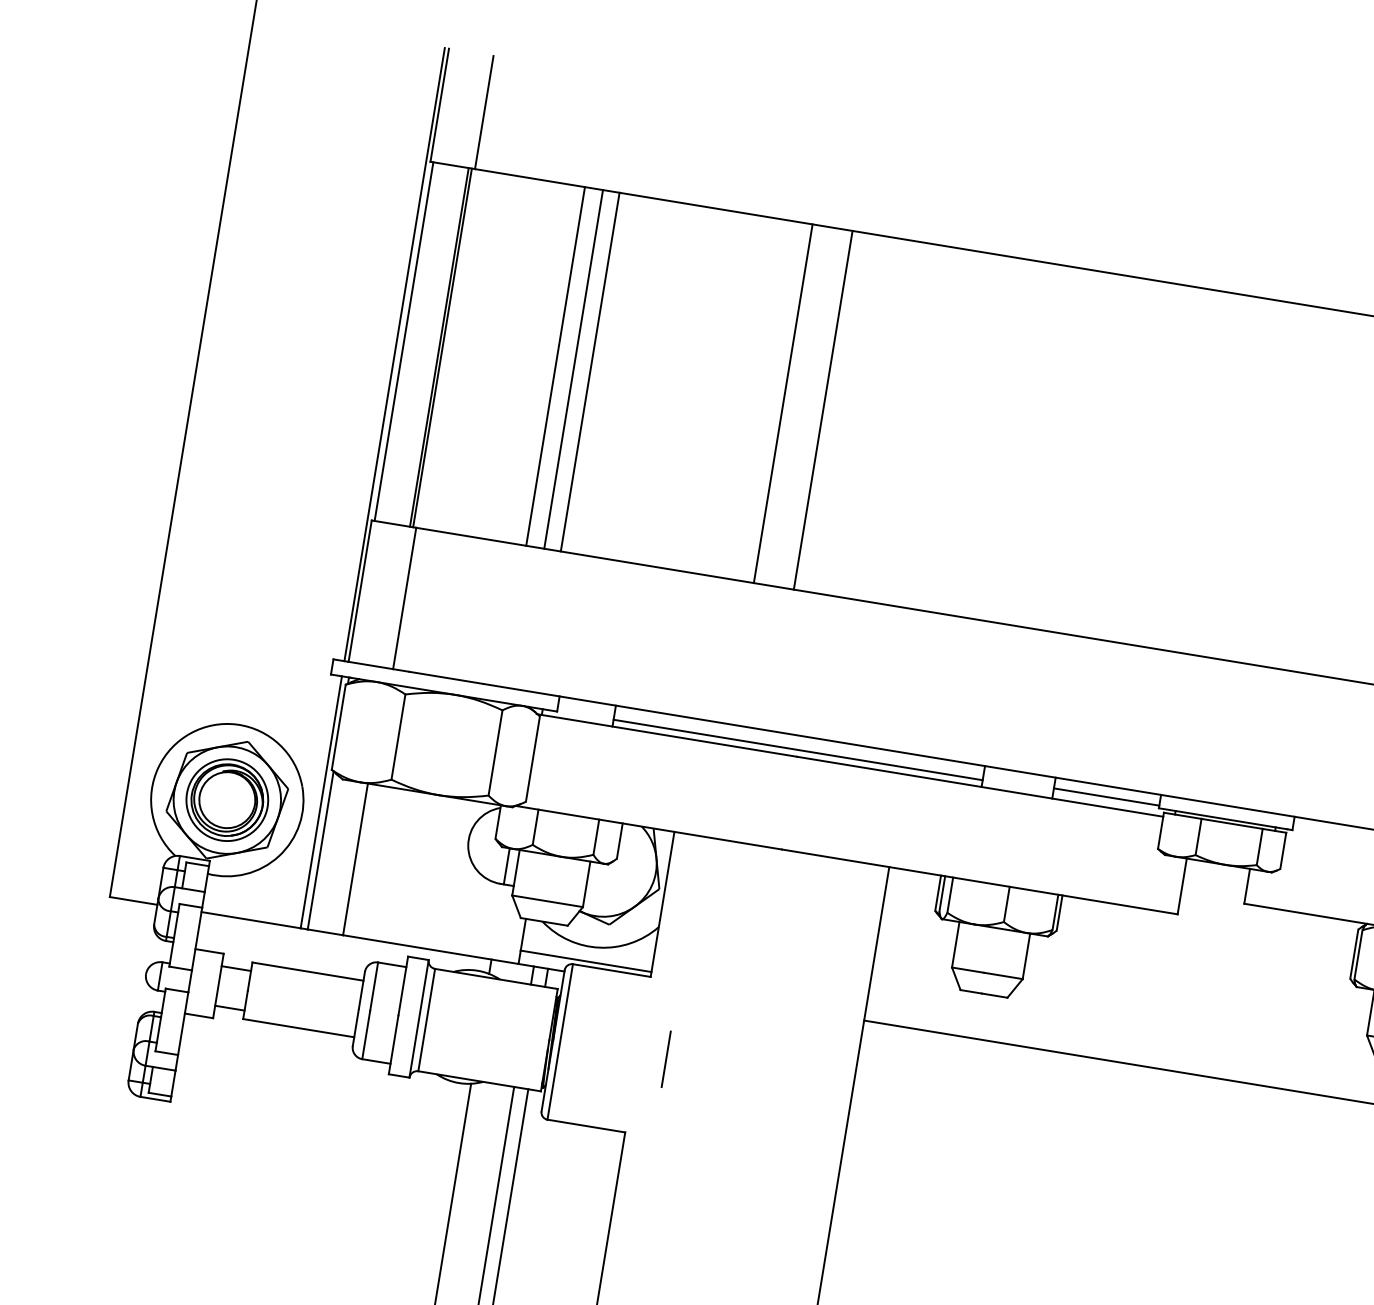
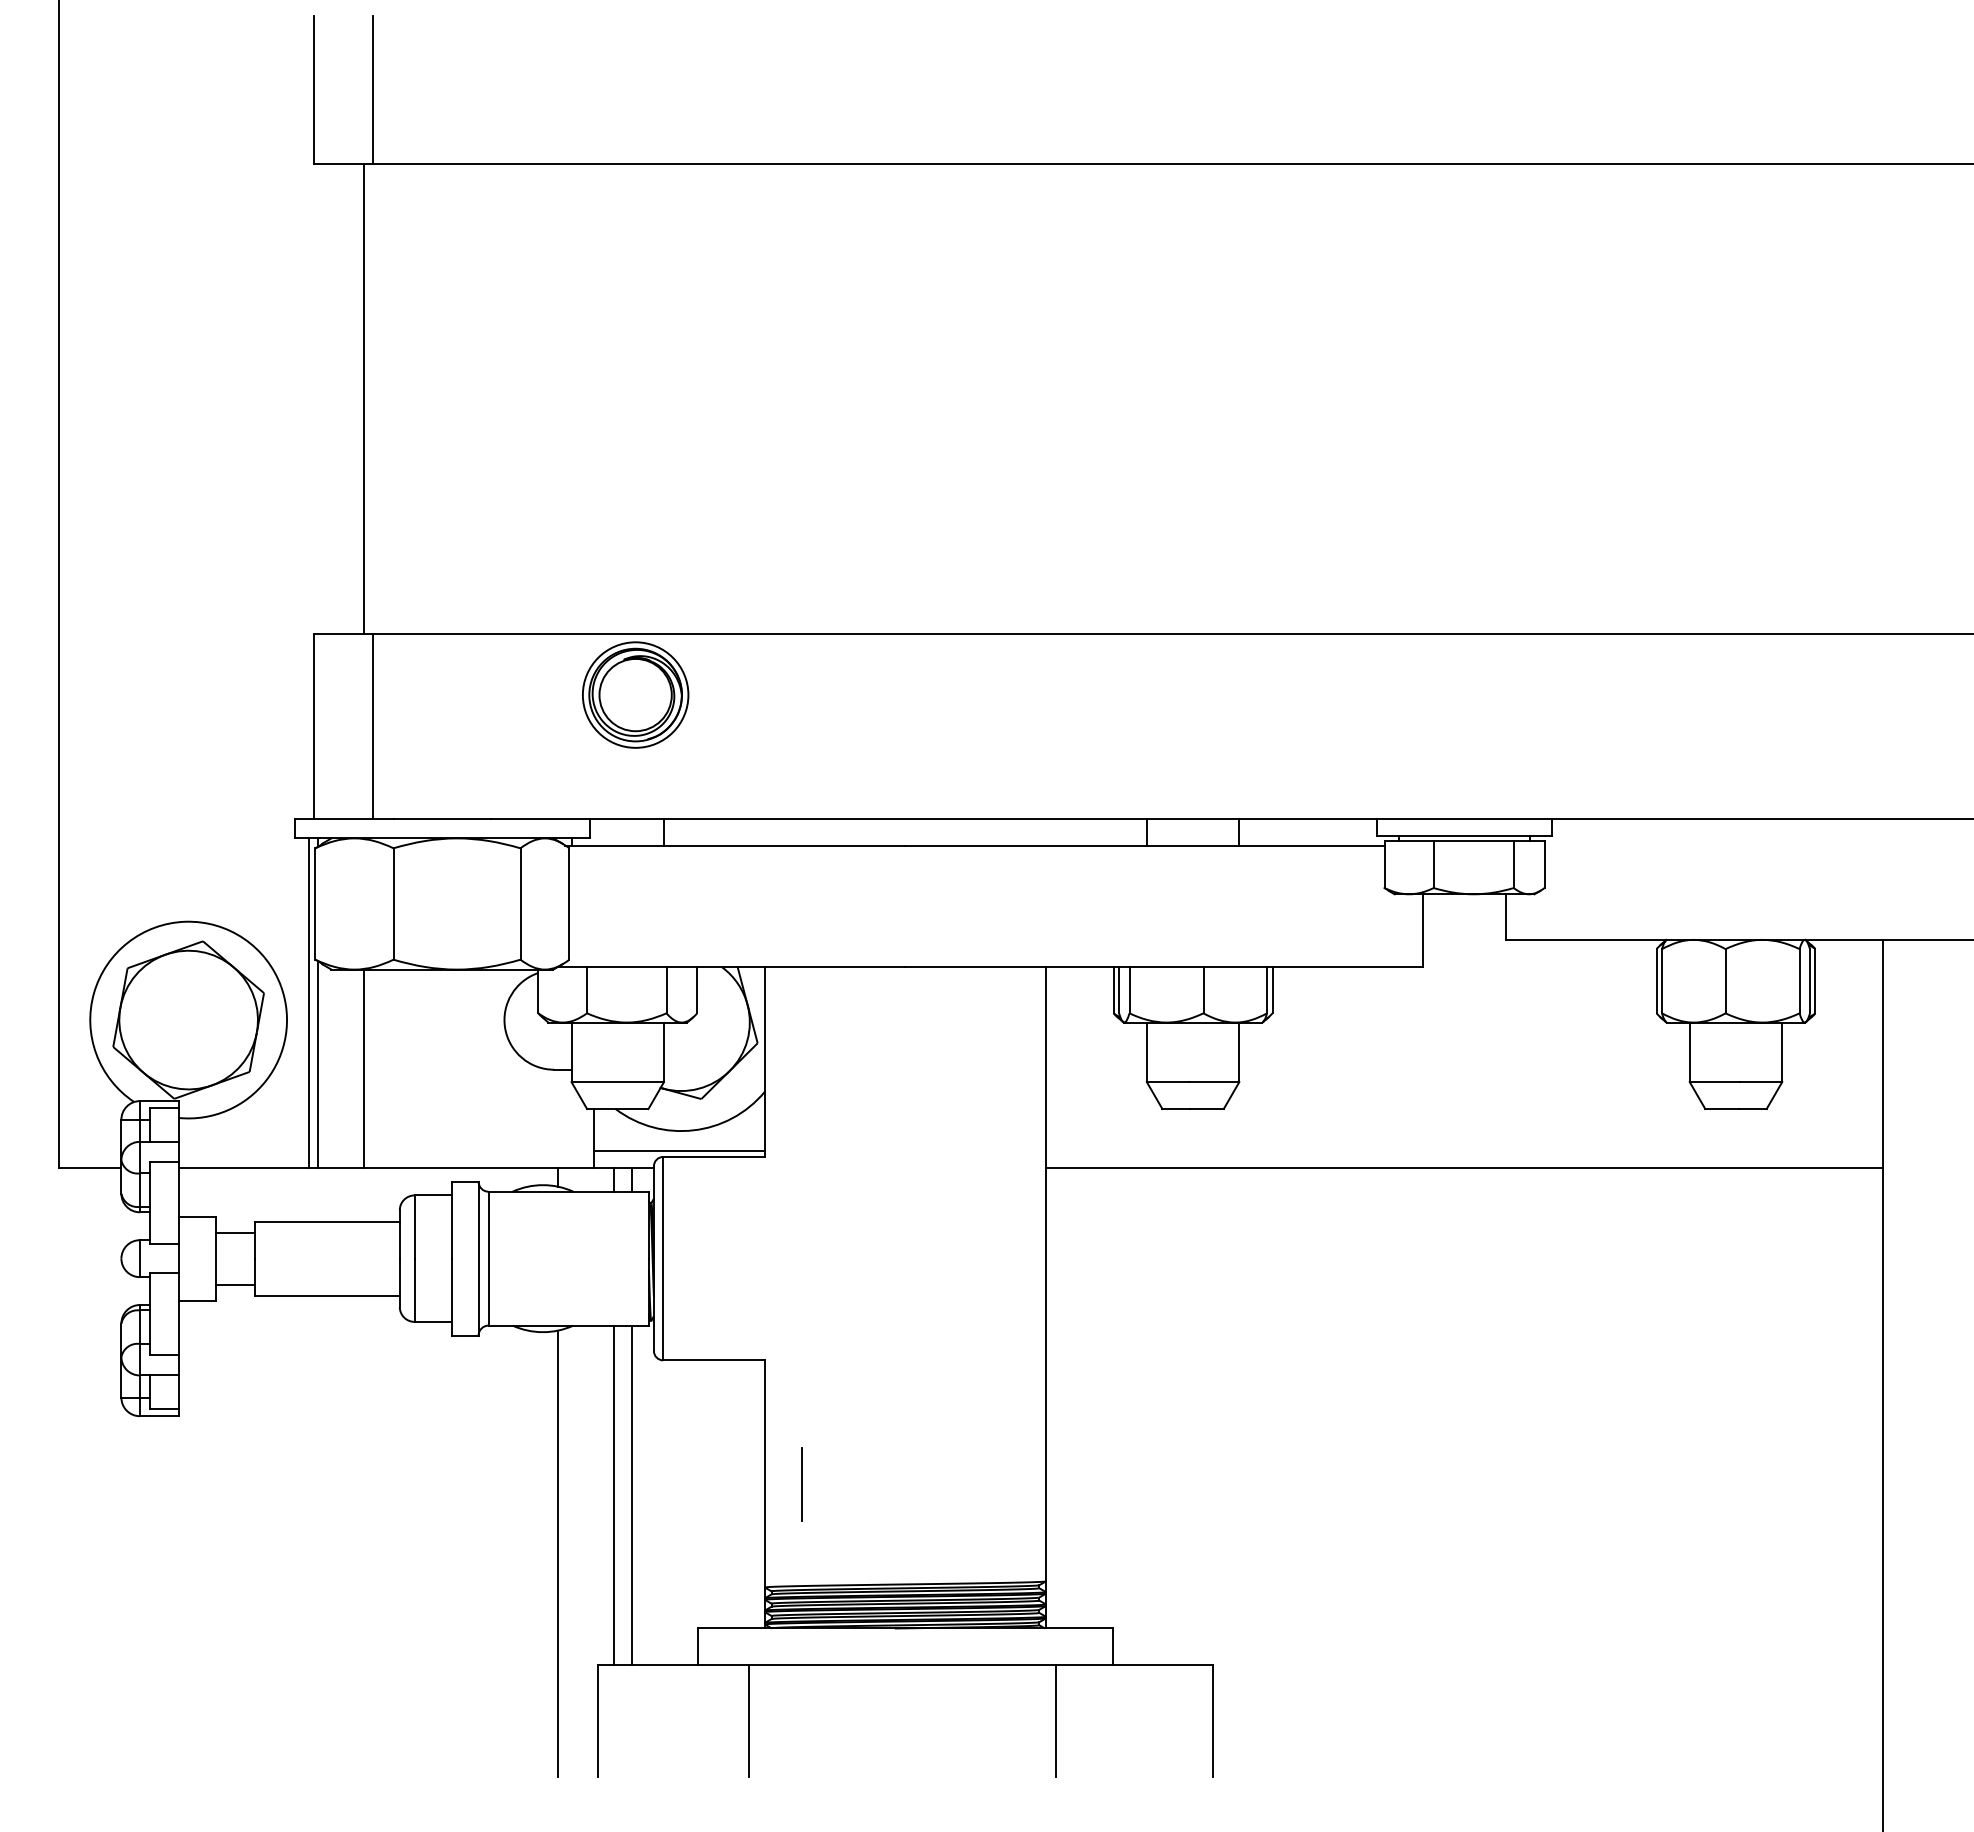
line: (404, 341) -> (318, 398), removed
line: (442, 347) -> (368, 398), removed
line: (394, 354) -> (308, 417), removed
line: (555, 366) -> (516, 398), removed
line: (573, 368) -> (539, 398), removed
line: (590, 371) -> (561, 398), removed
line: (783, 403) -> (814, 398), removed
line: (823, 409) -> (866, 398), removed
line: (798, 750) -> (905, 837), removed
line: (1106, 796) -> (1308, 832), removed
part: (227, 799) -> (635, 694), moved
line: (506, 865) -> (558, 1045), removed
line: (665, 1059) -> (801, 1484), moved

